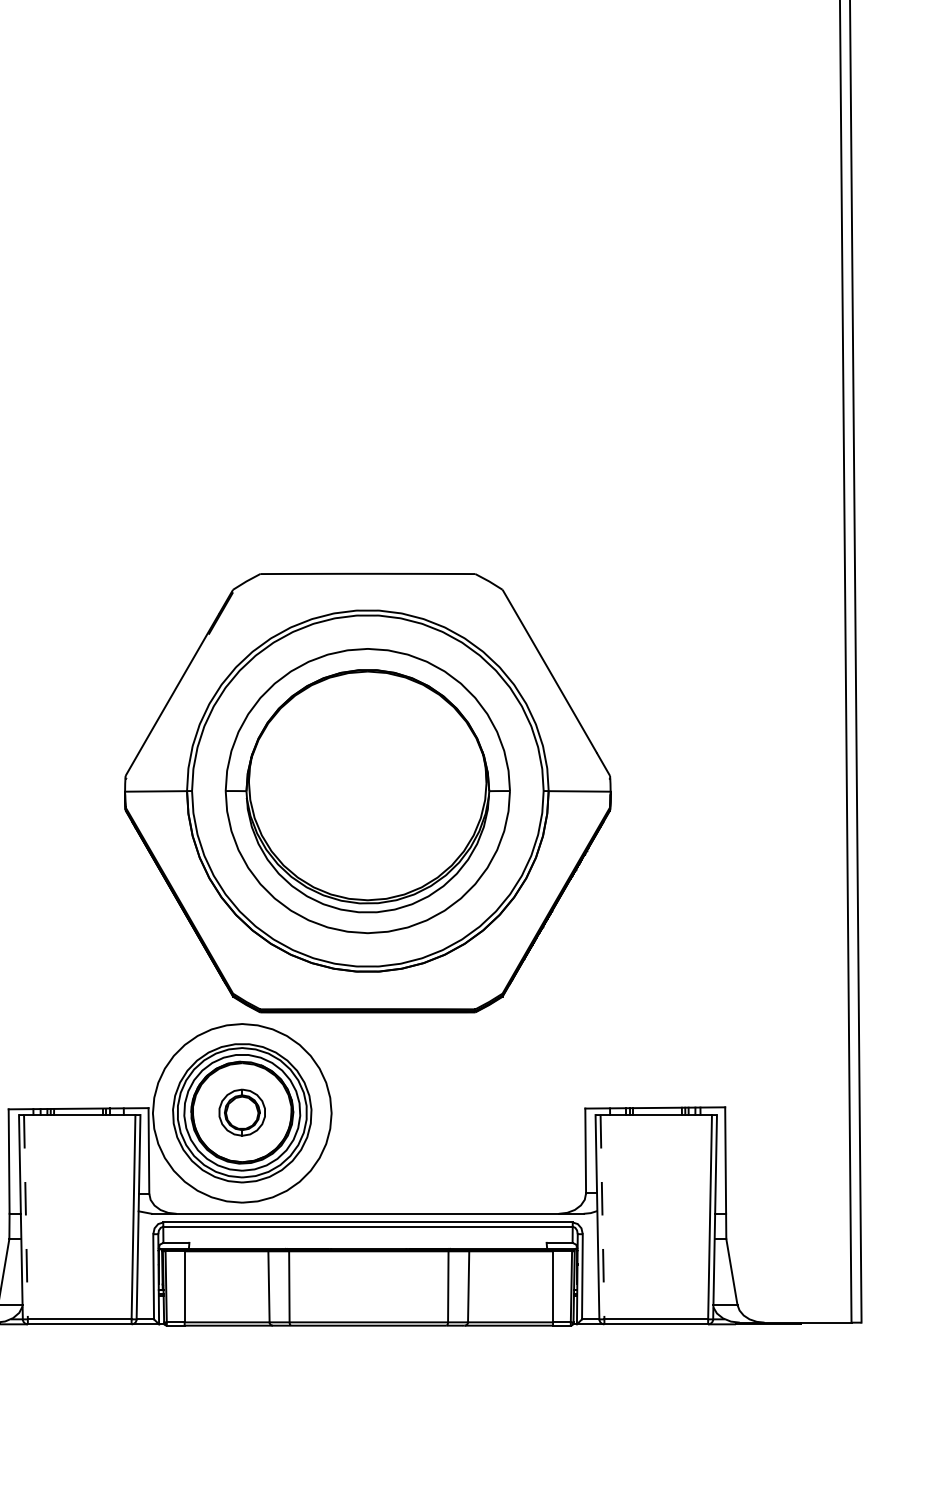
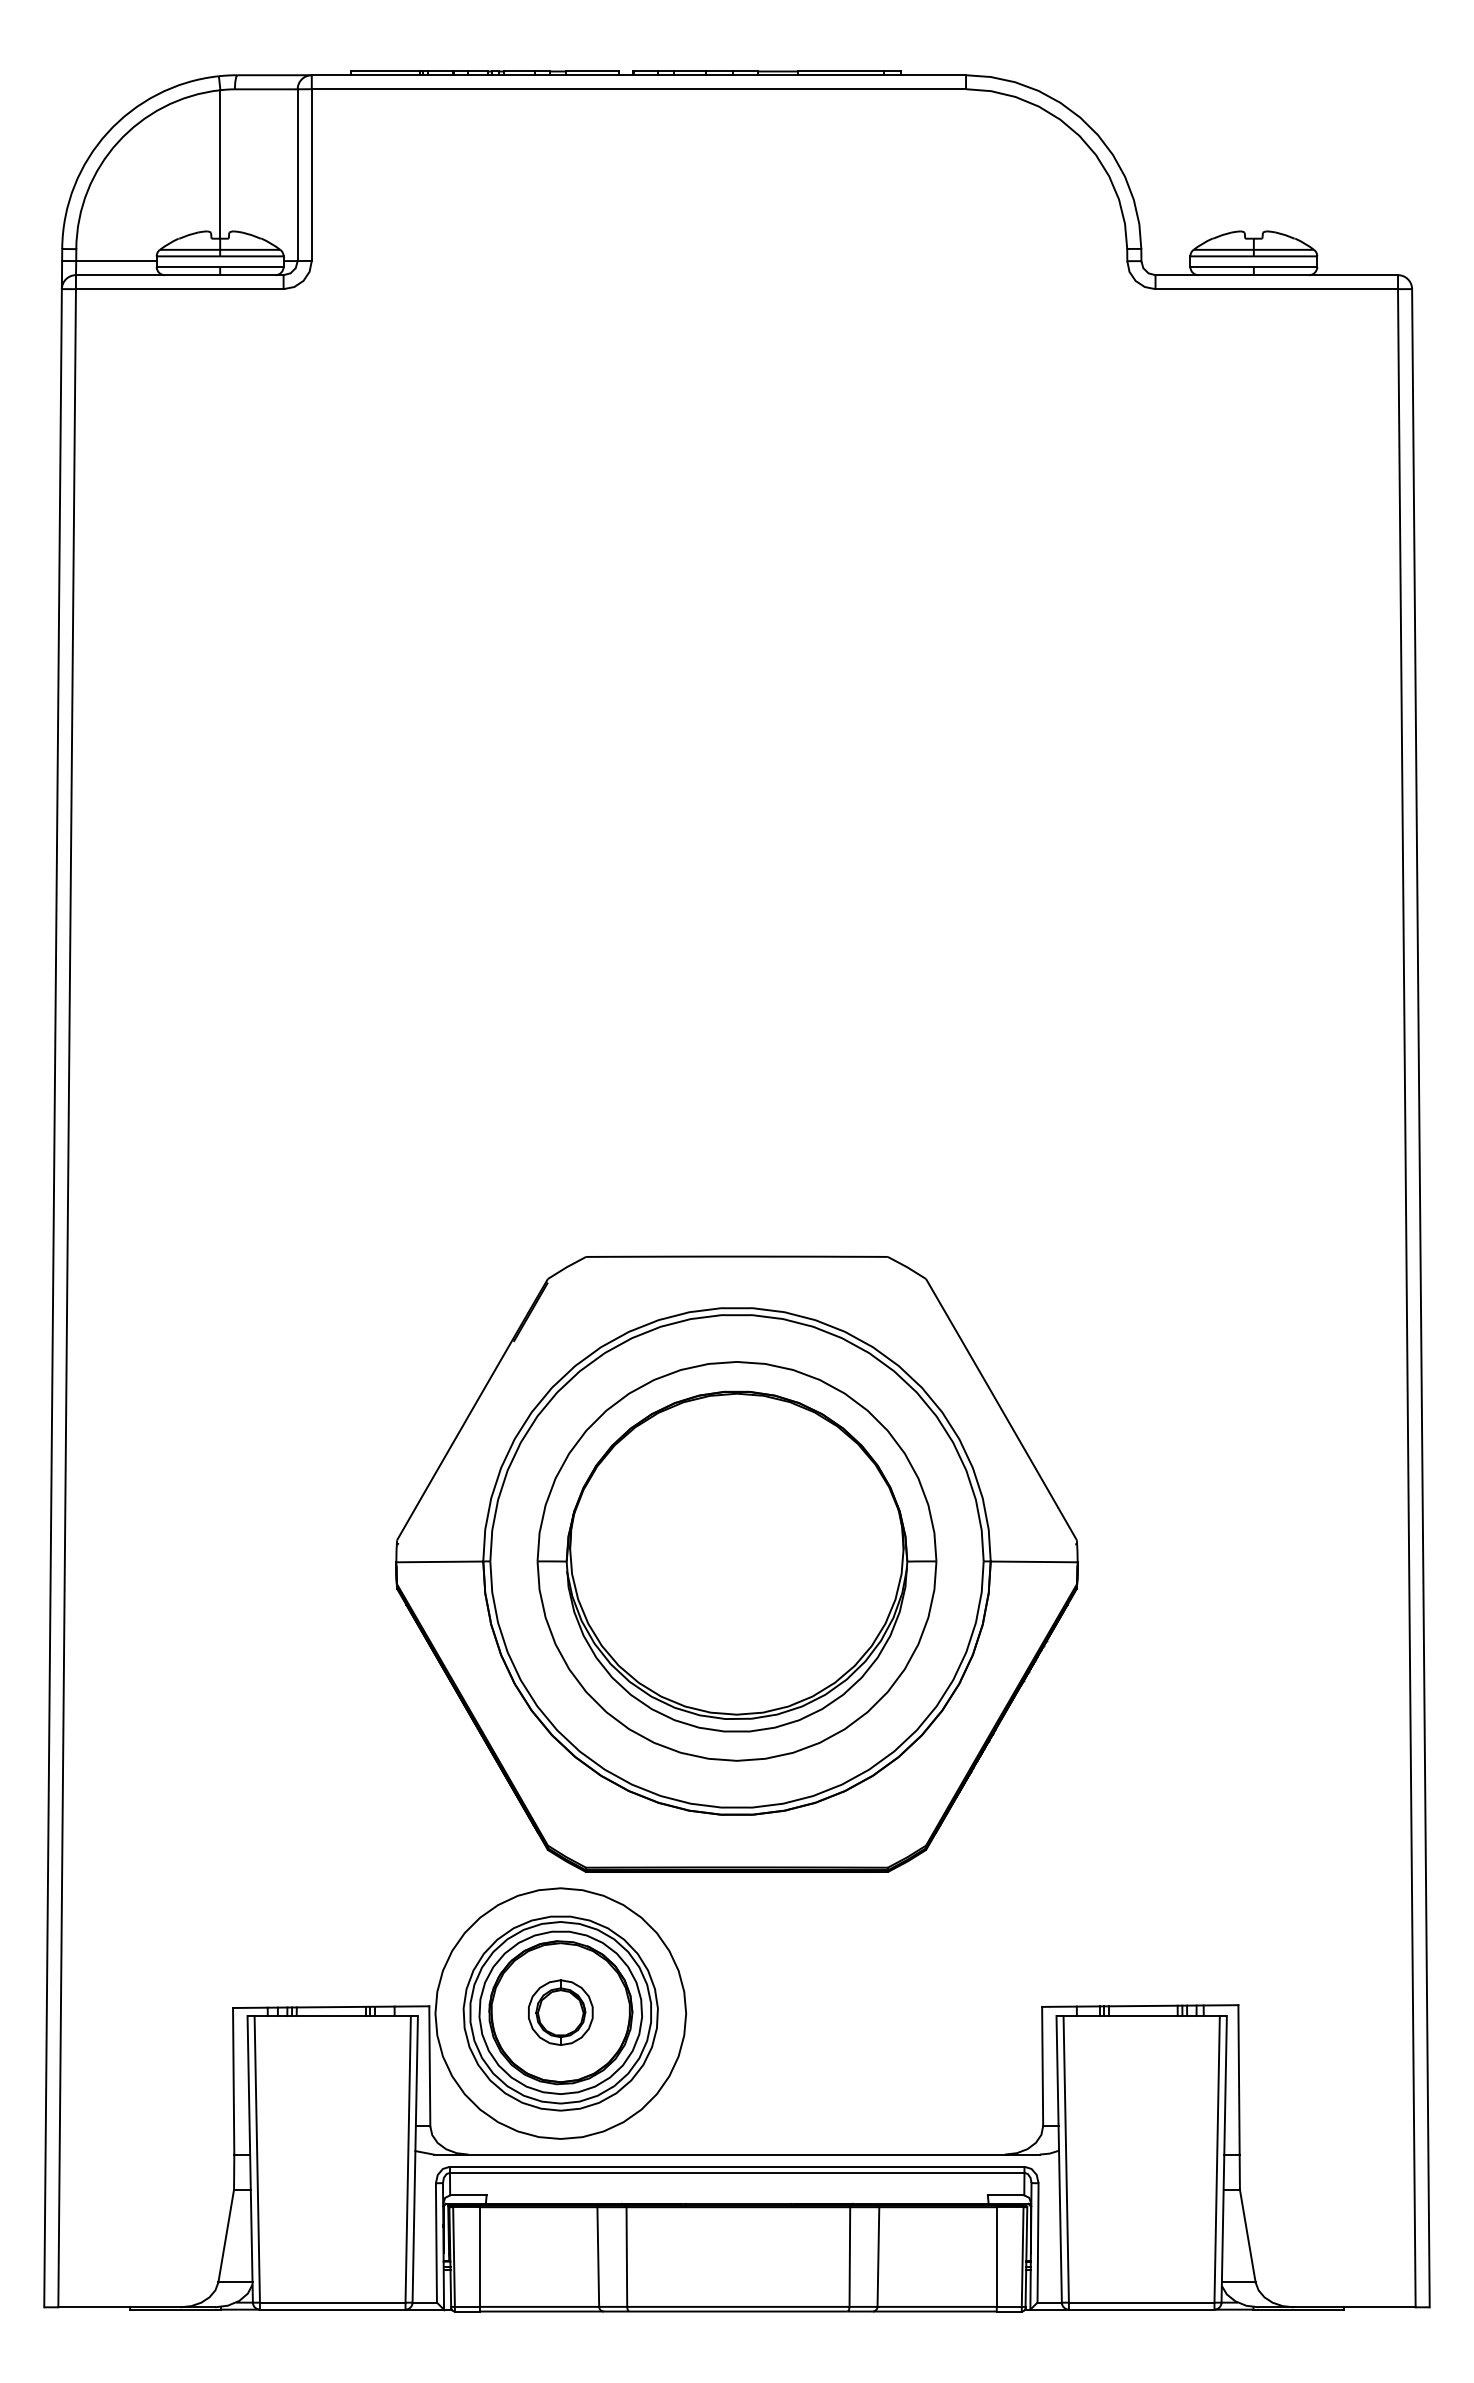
line: (26, 1217) -> (257, 2159), dashed -> solid
line: (602, 1217) -> (1066, 2159), dashed -> solid

